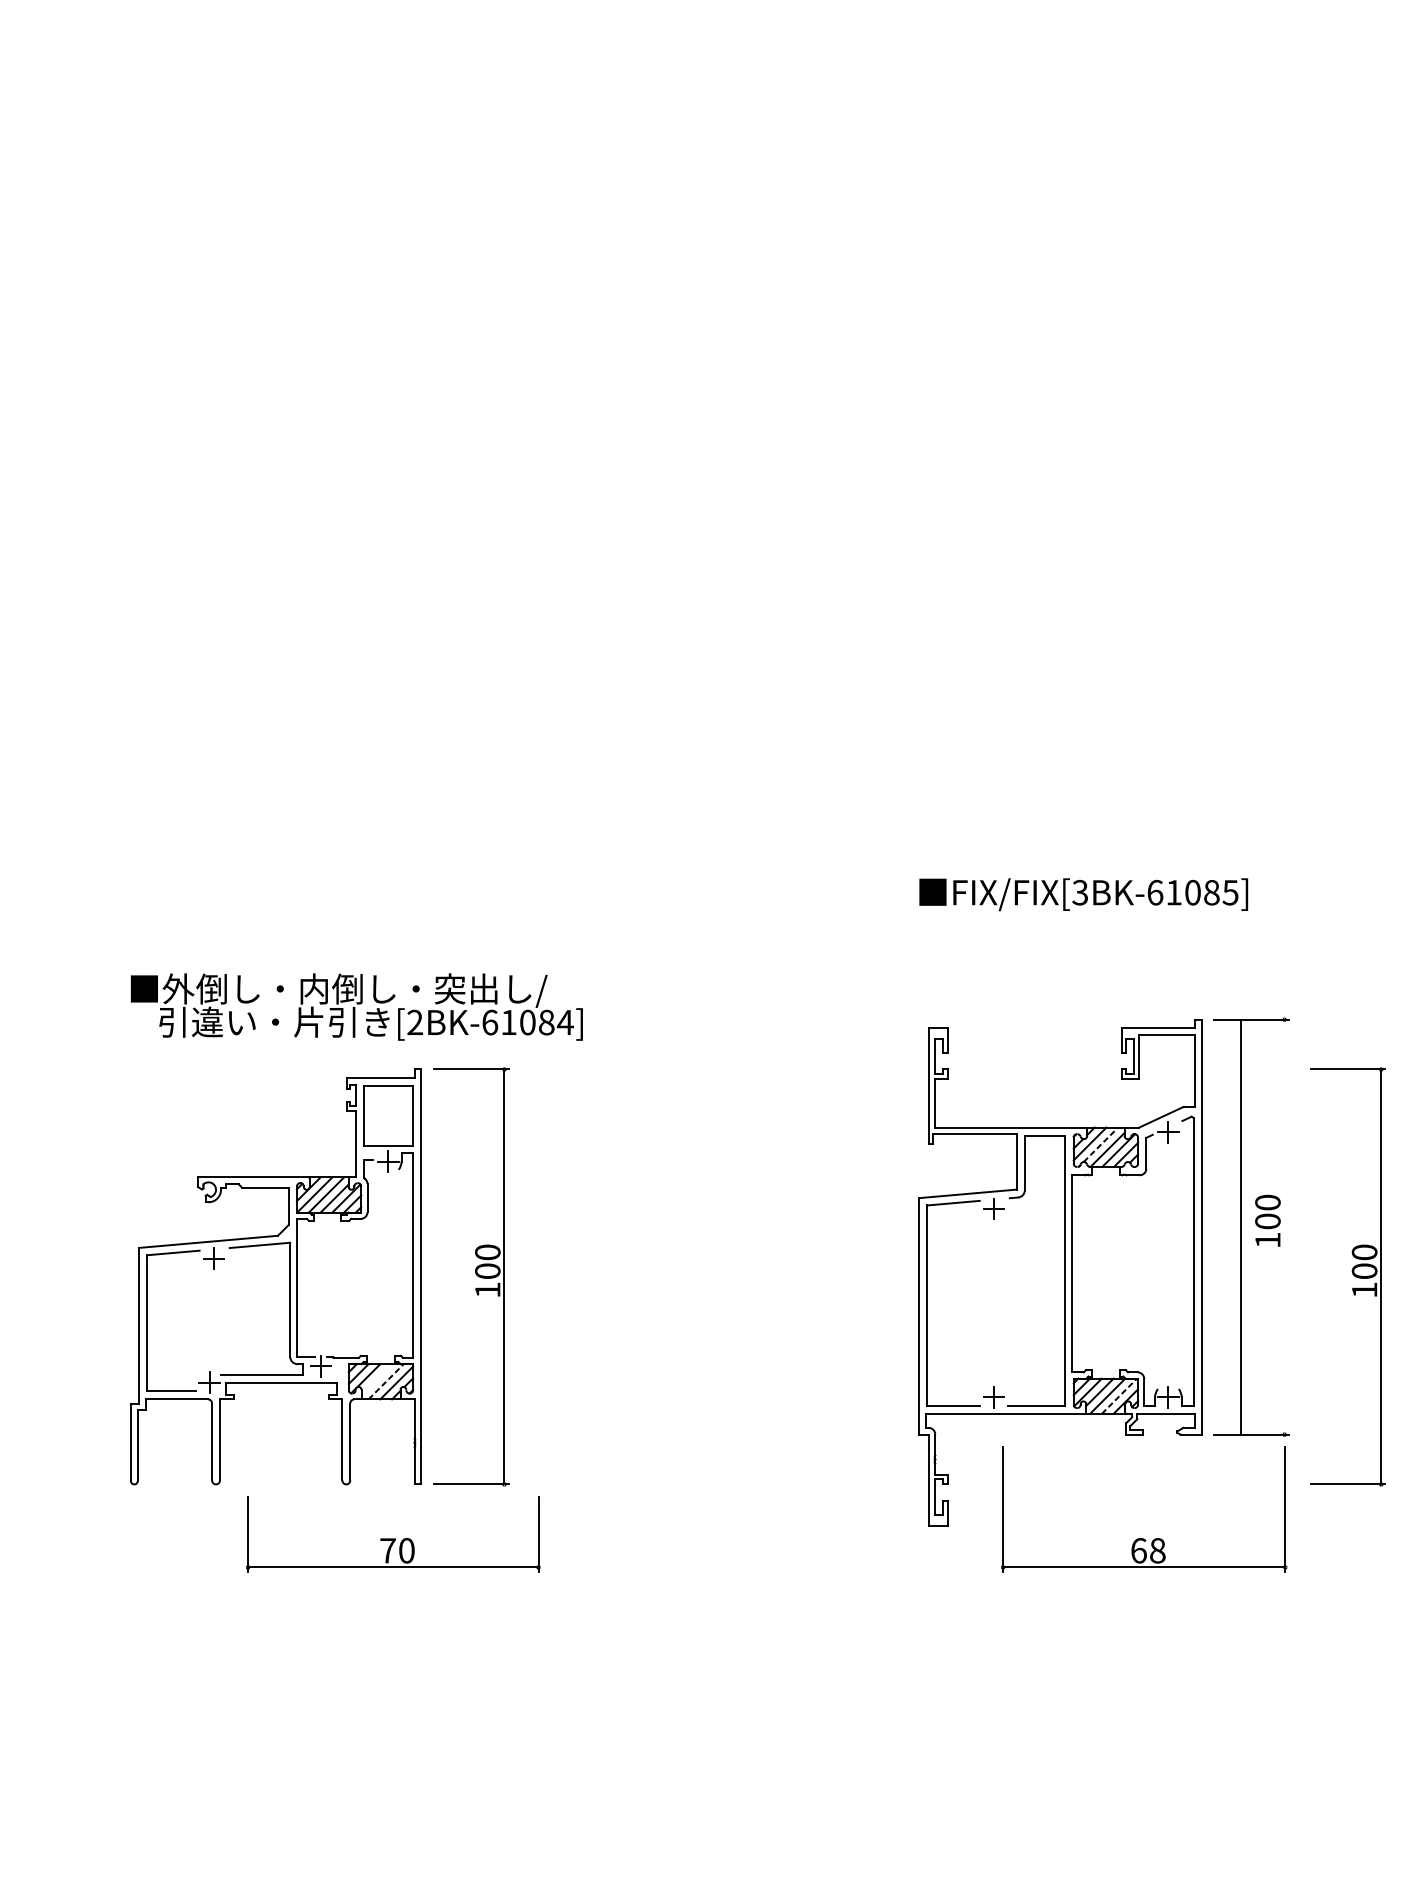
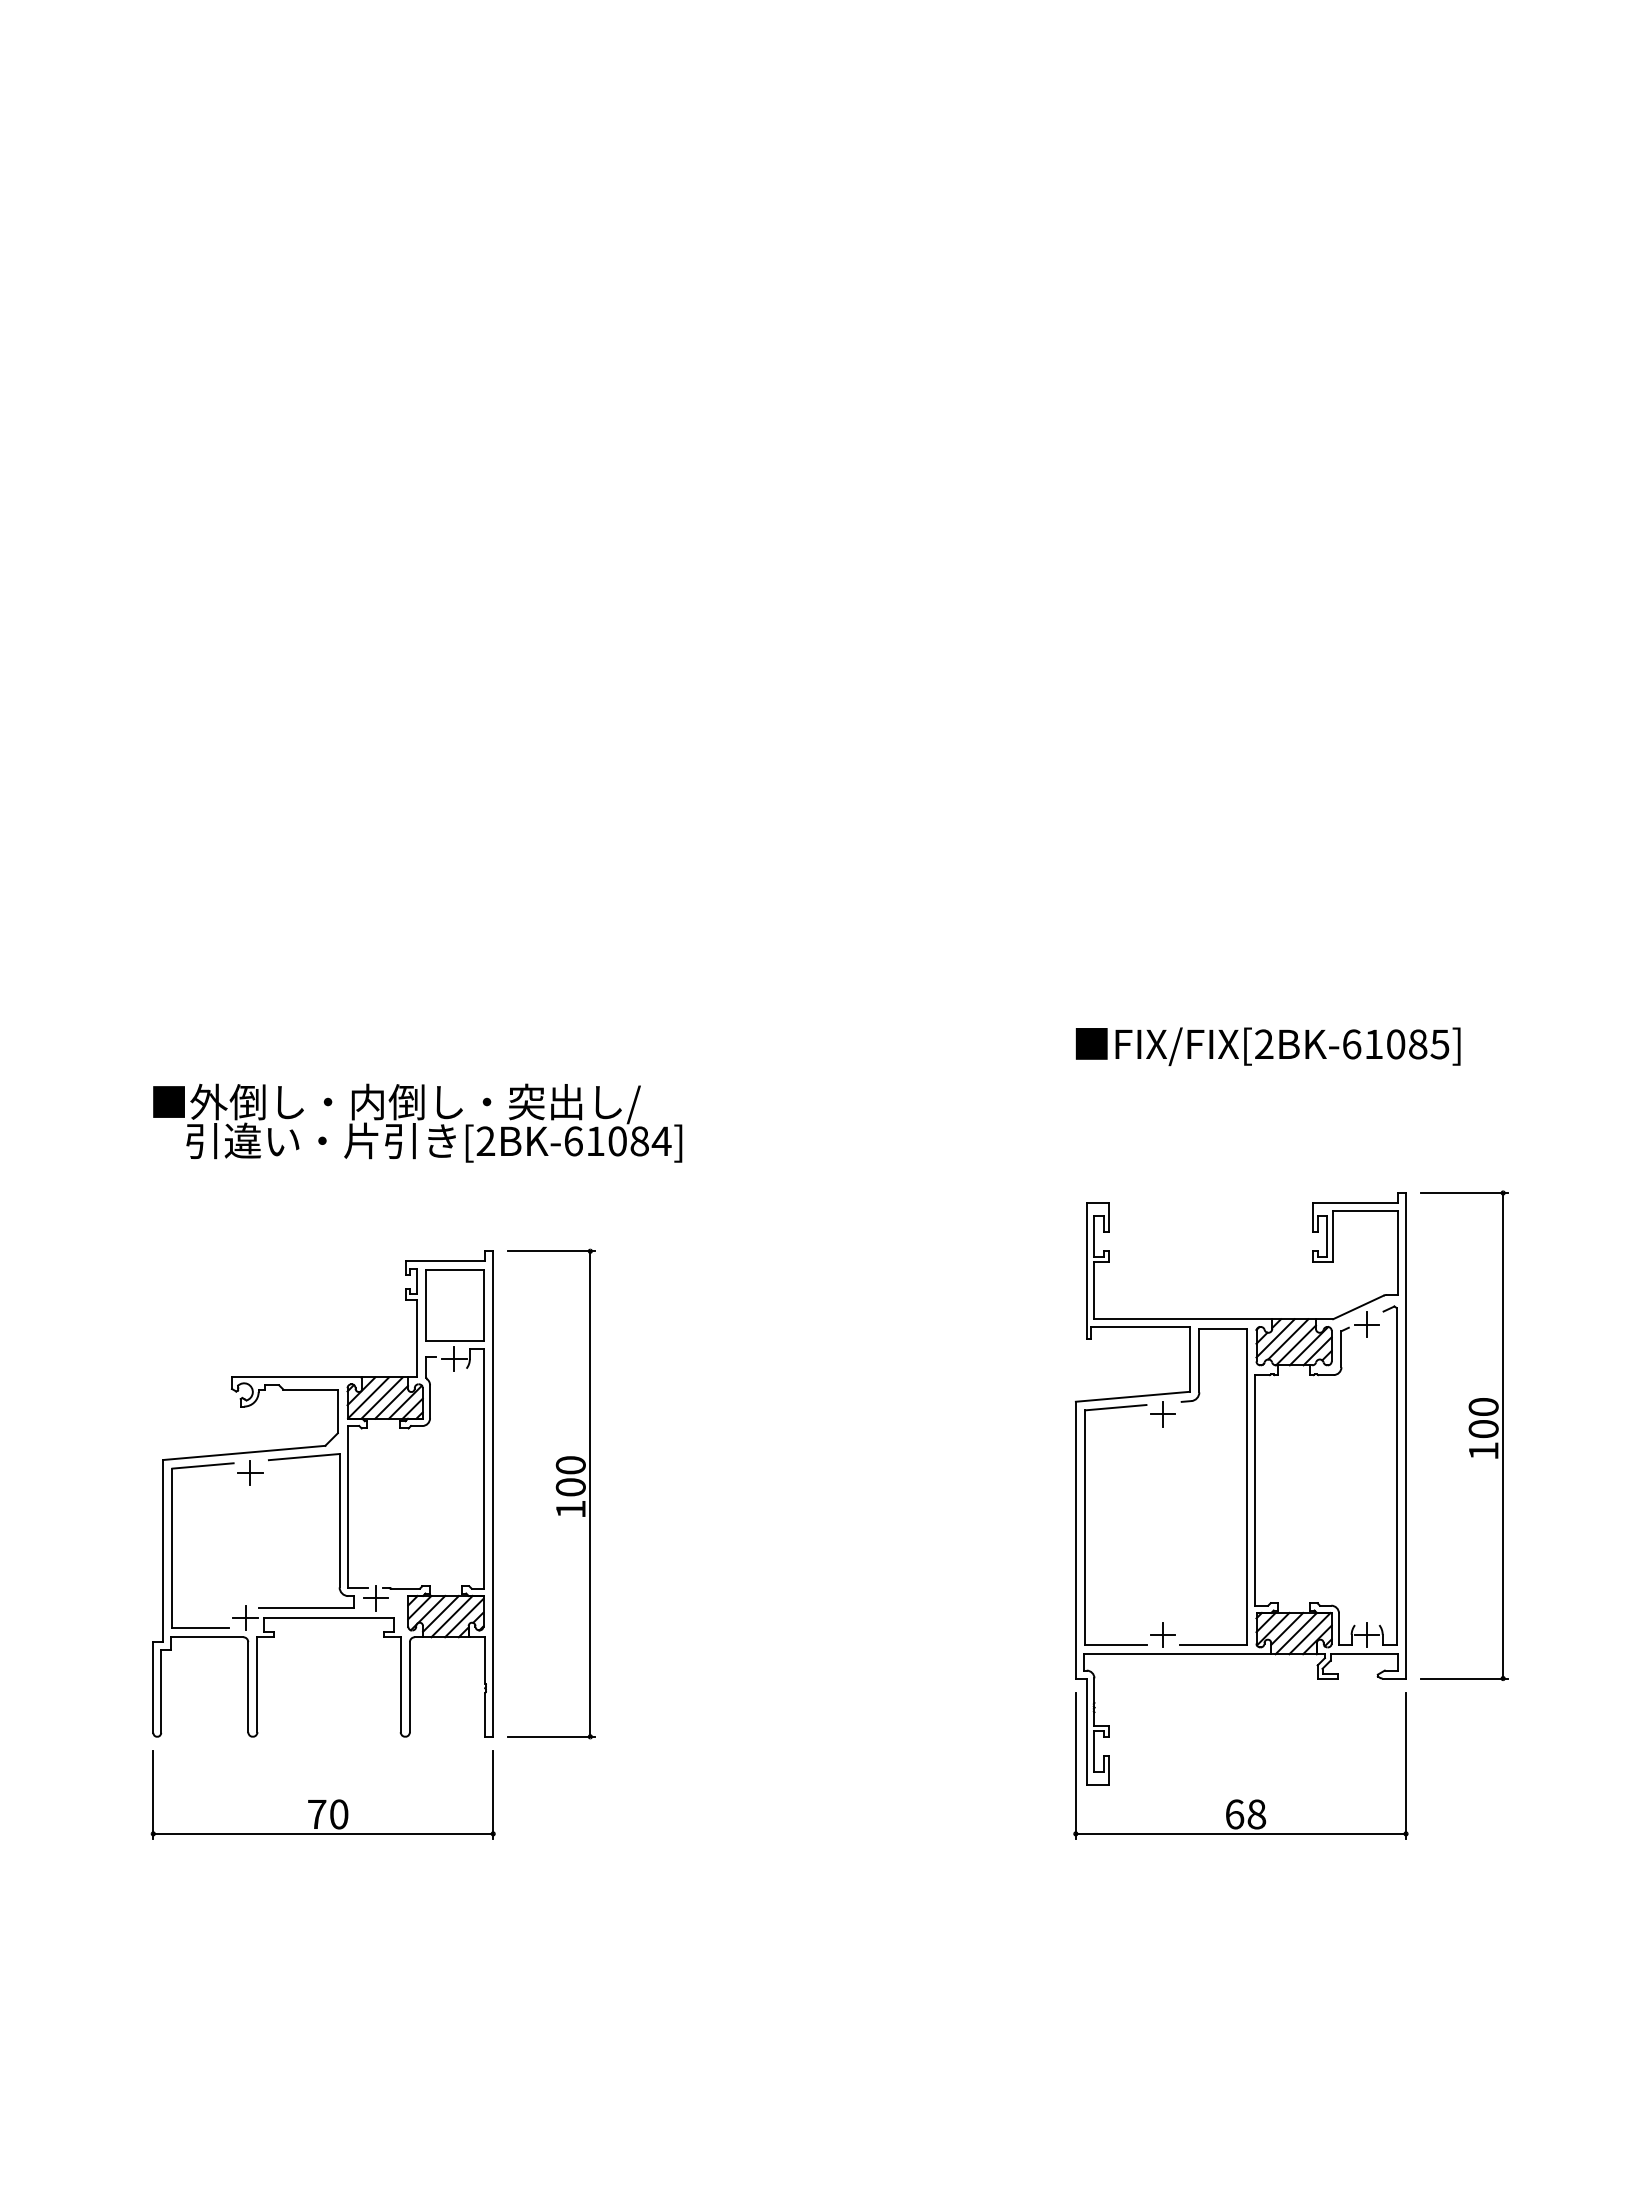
text: (1079, 892) -> (1263, 1044), FIX/FIX[3BK-61085] -> FIX/FIX[2BK-61085]
text: (356, 1006) -> (417, 1122), moved
line: (1101, 1144) -> (1288, 1339), dashed -> solid
line: (1241, 1226) -> (1503, 1435), moved
part: (1348, 1276) -> (1577, 1493), removed
line: (376, 1379) -> (440, 1613), added
line: (386, 1381) -> (452, 1616), dashed -> solid
line: (1119, 1396) -> (1310, 1633), dashed -> solid
part: (392, 1533) -> (322, 1794), moved
part: (1142, 1538) -> (1239, 1799), moved

